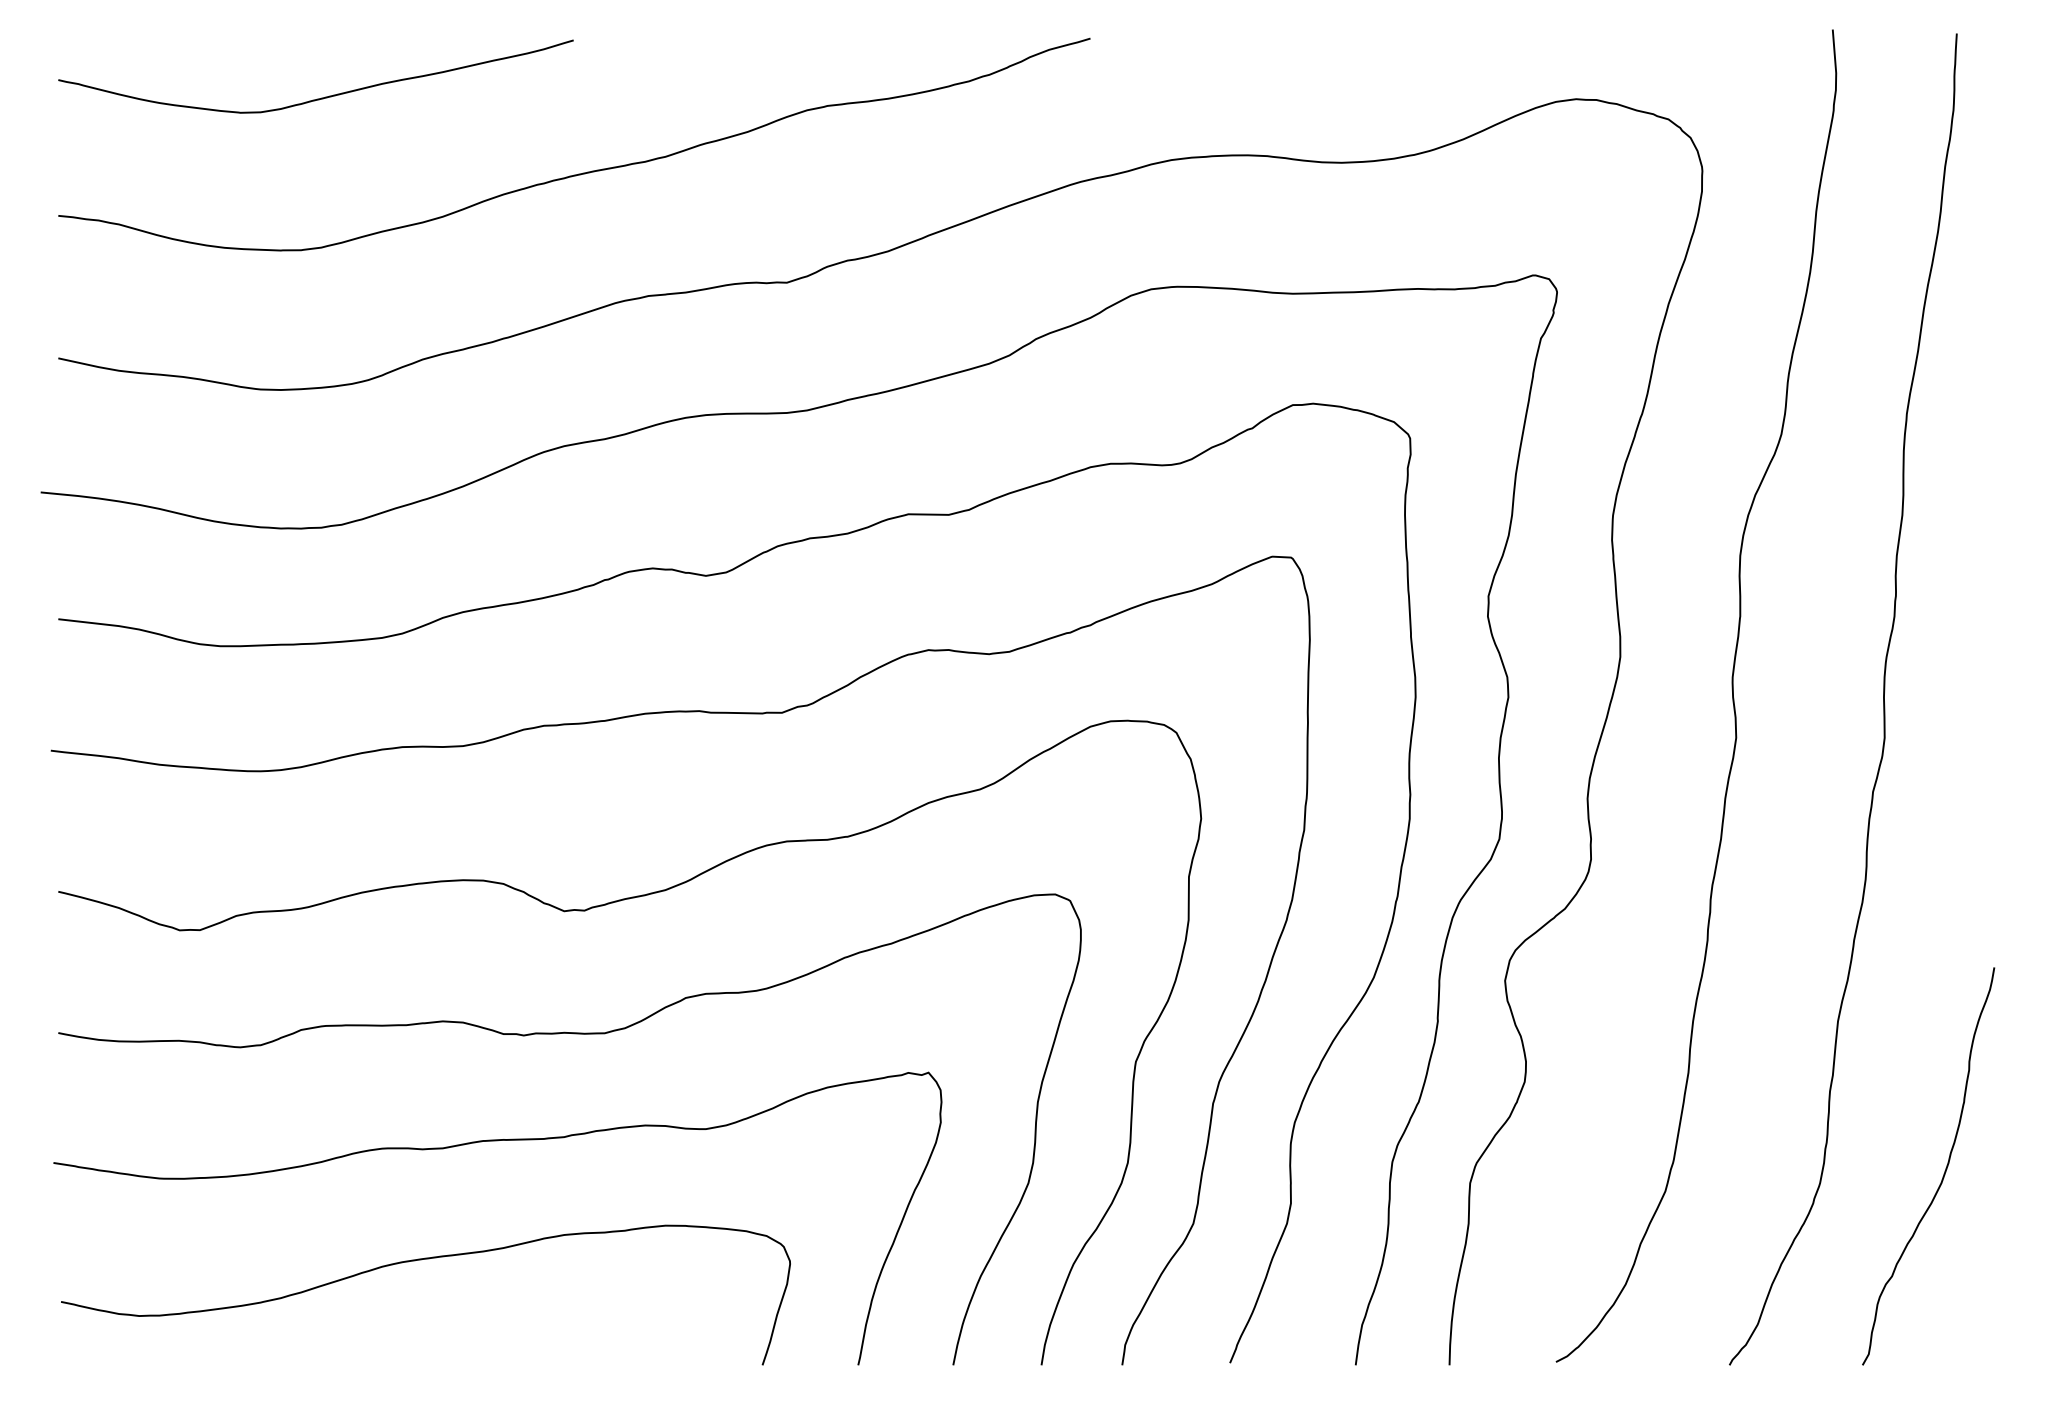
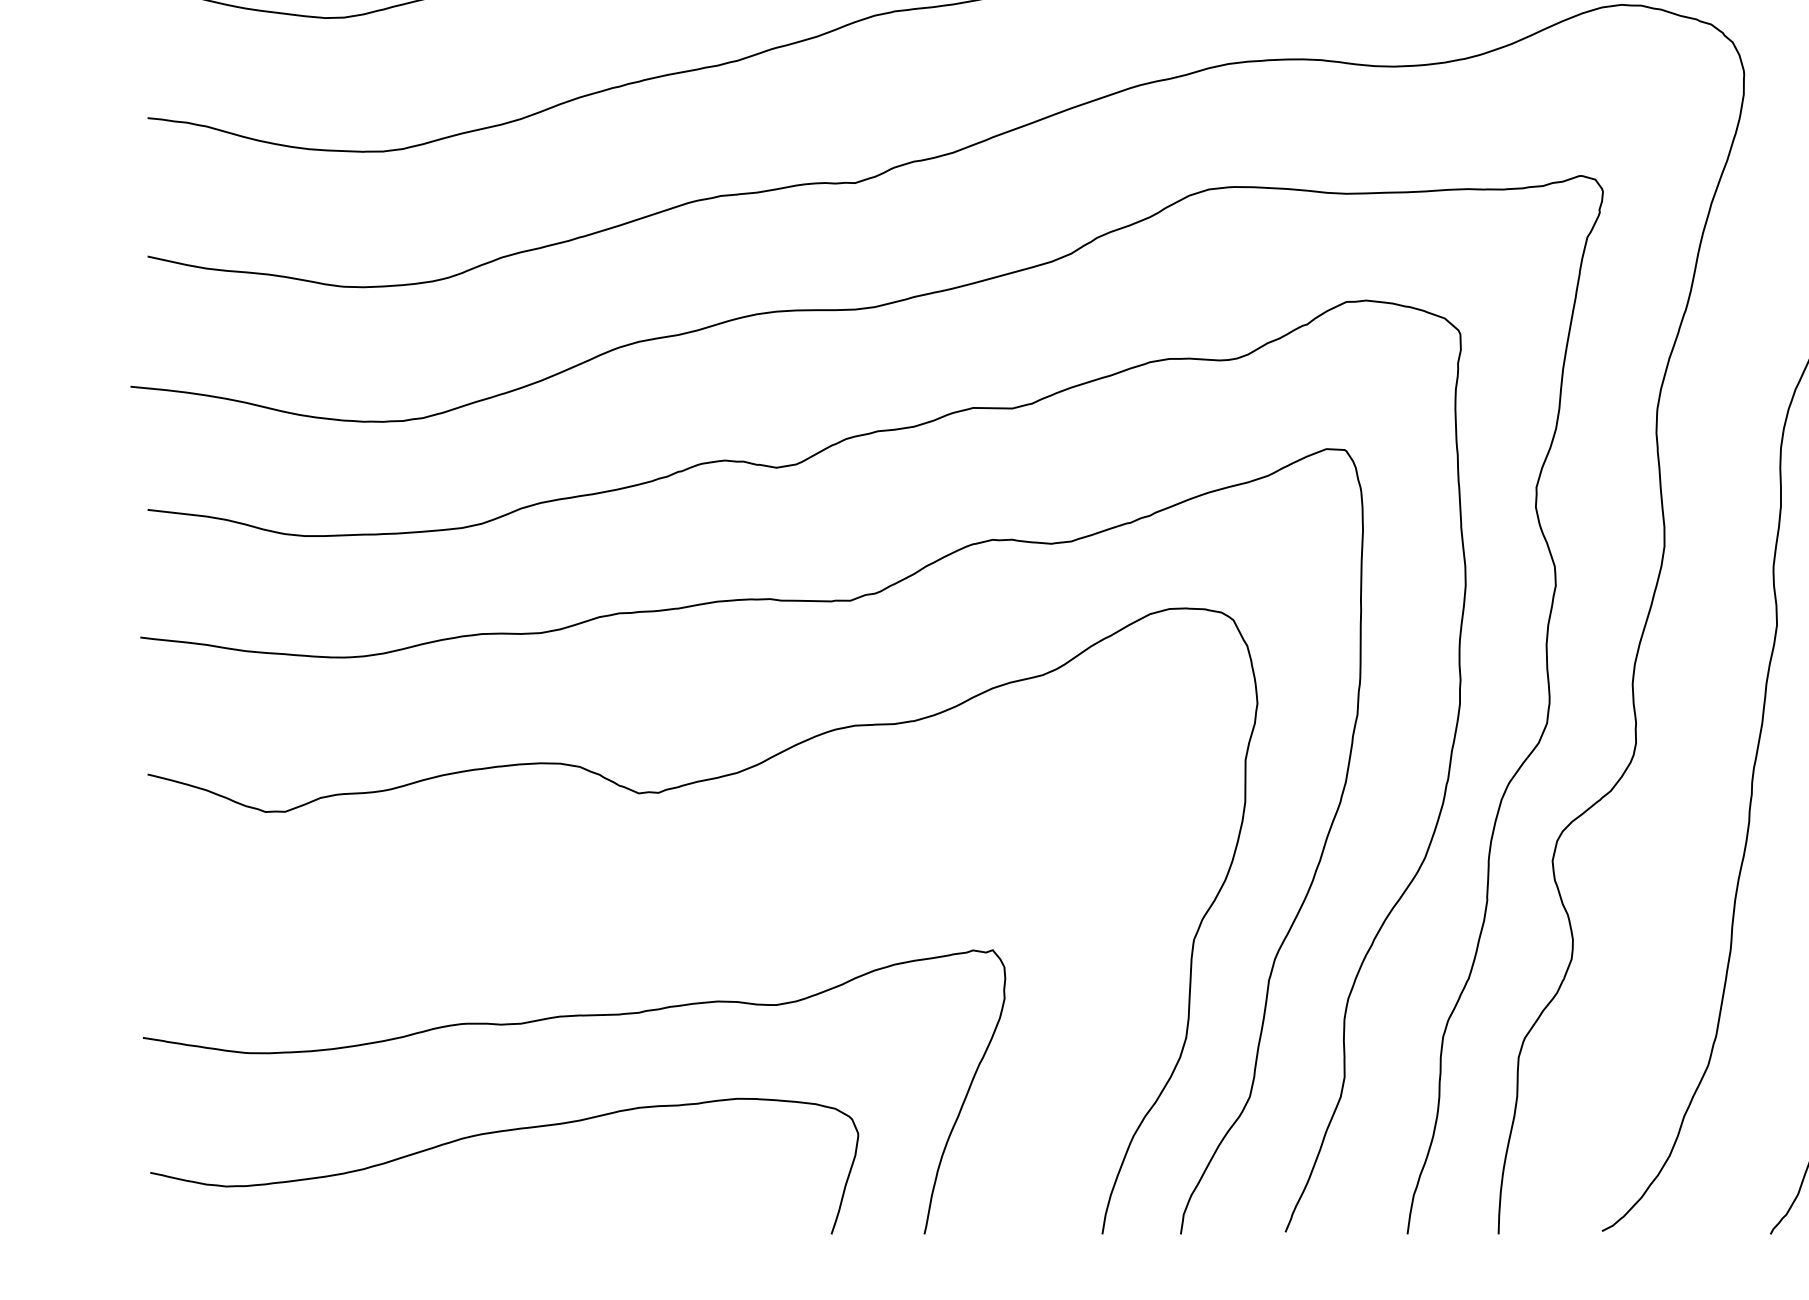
curve: (573, 1034) -> (647, 913), removed

